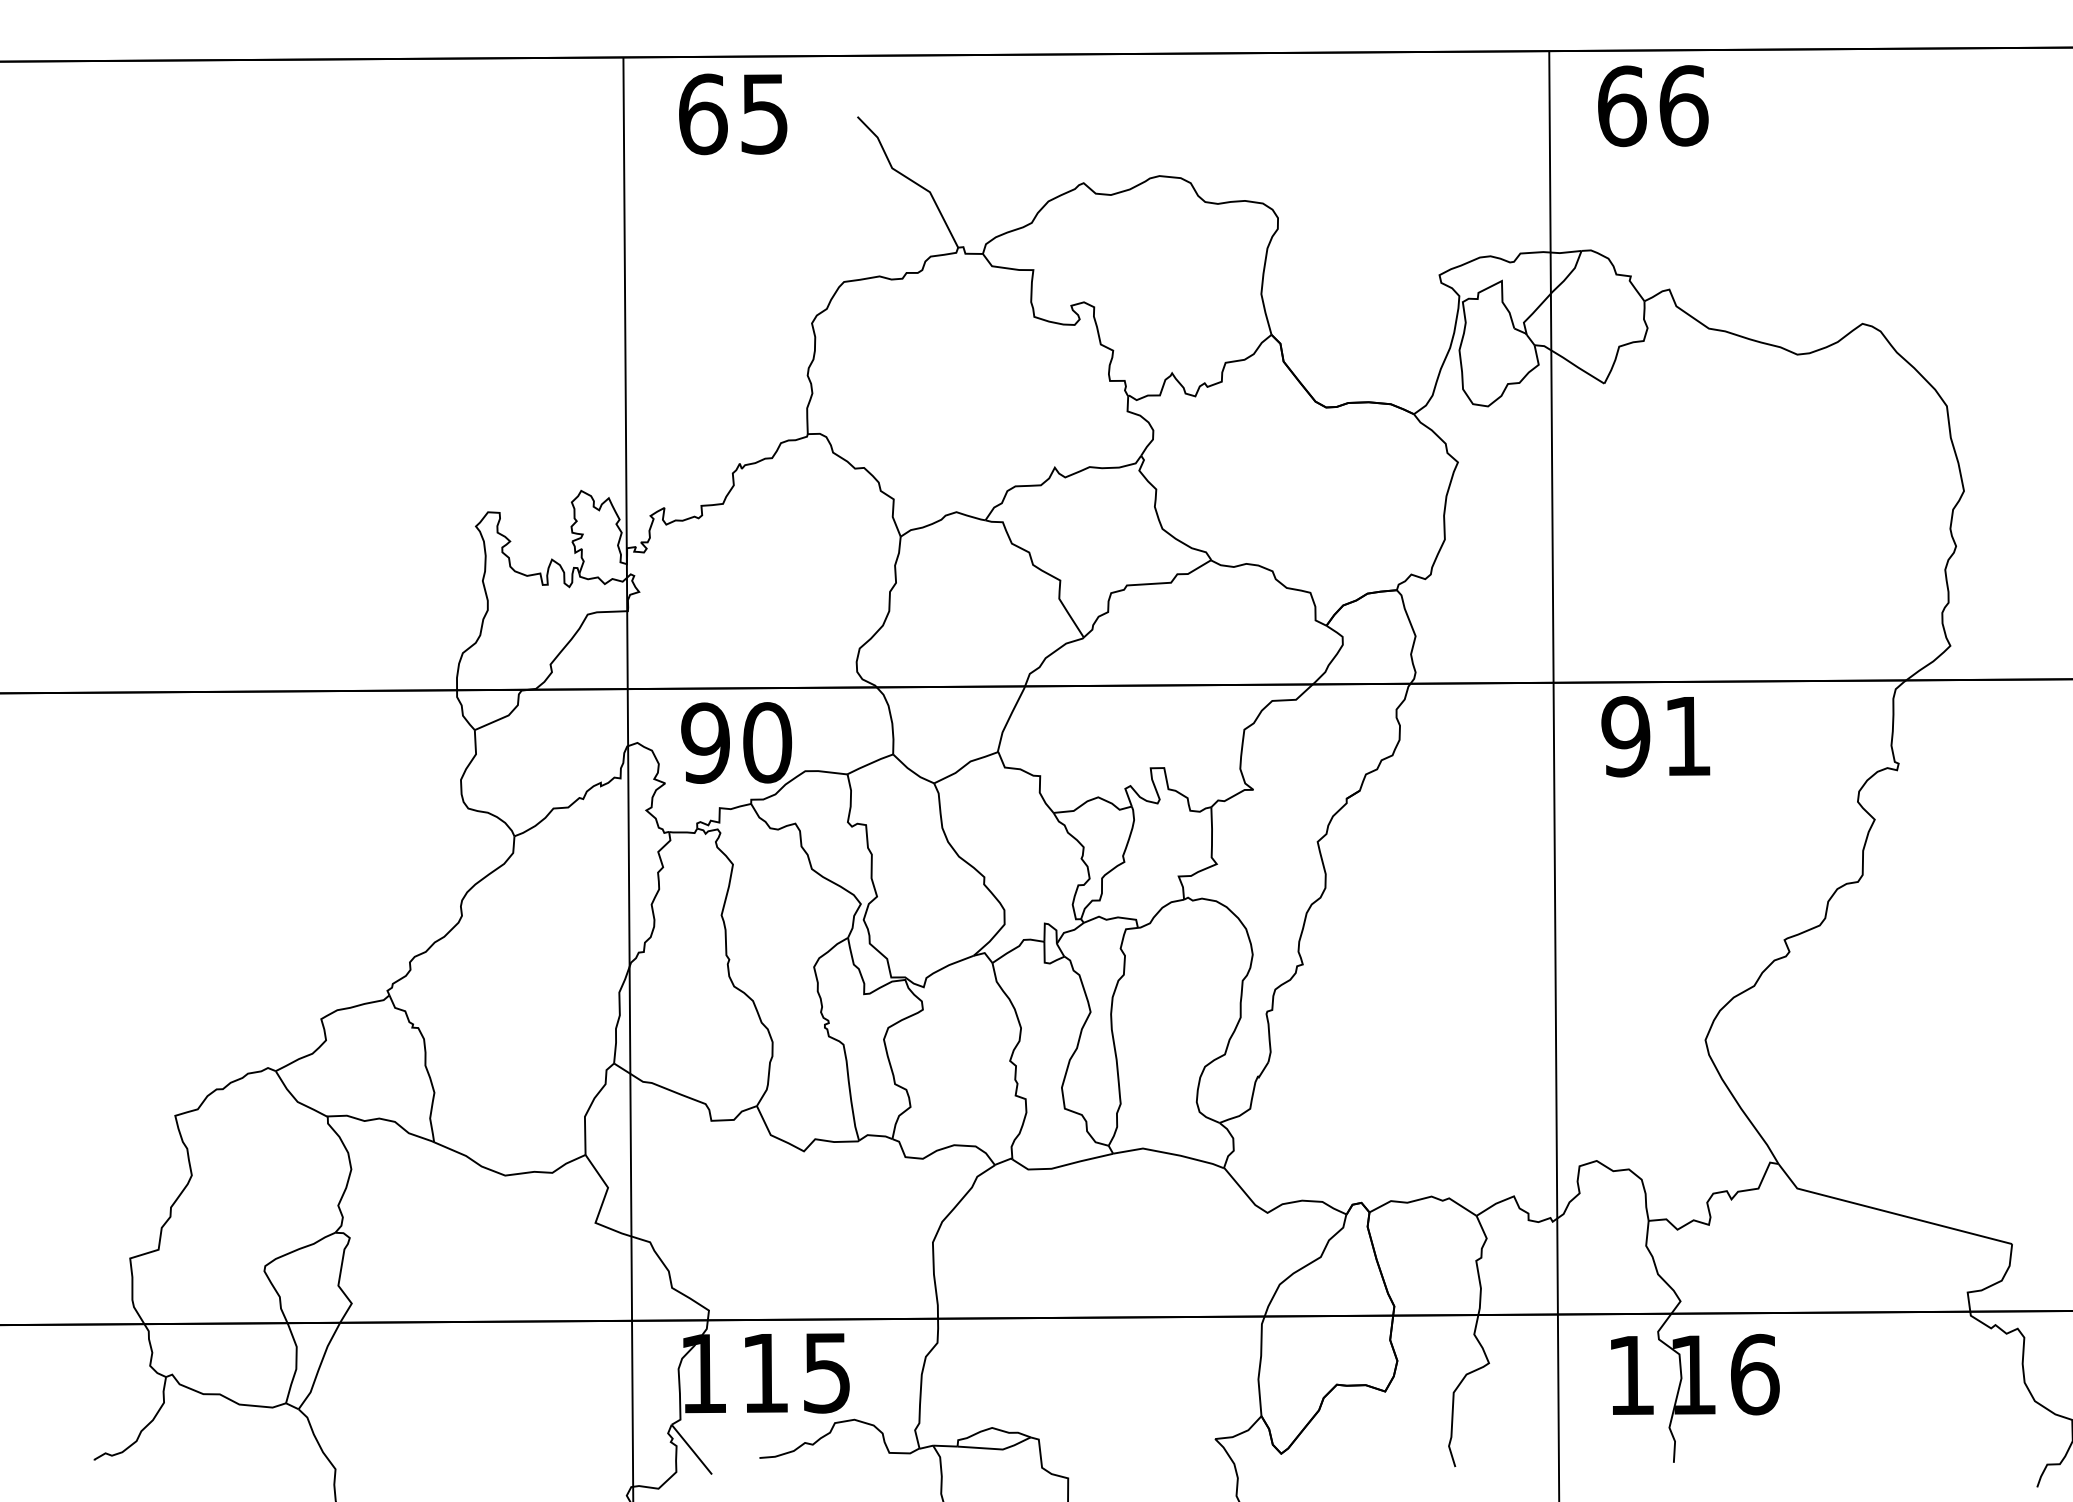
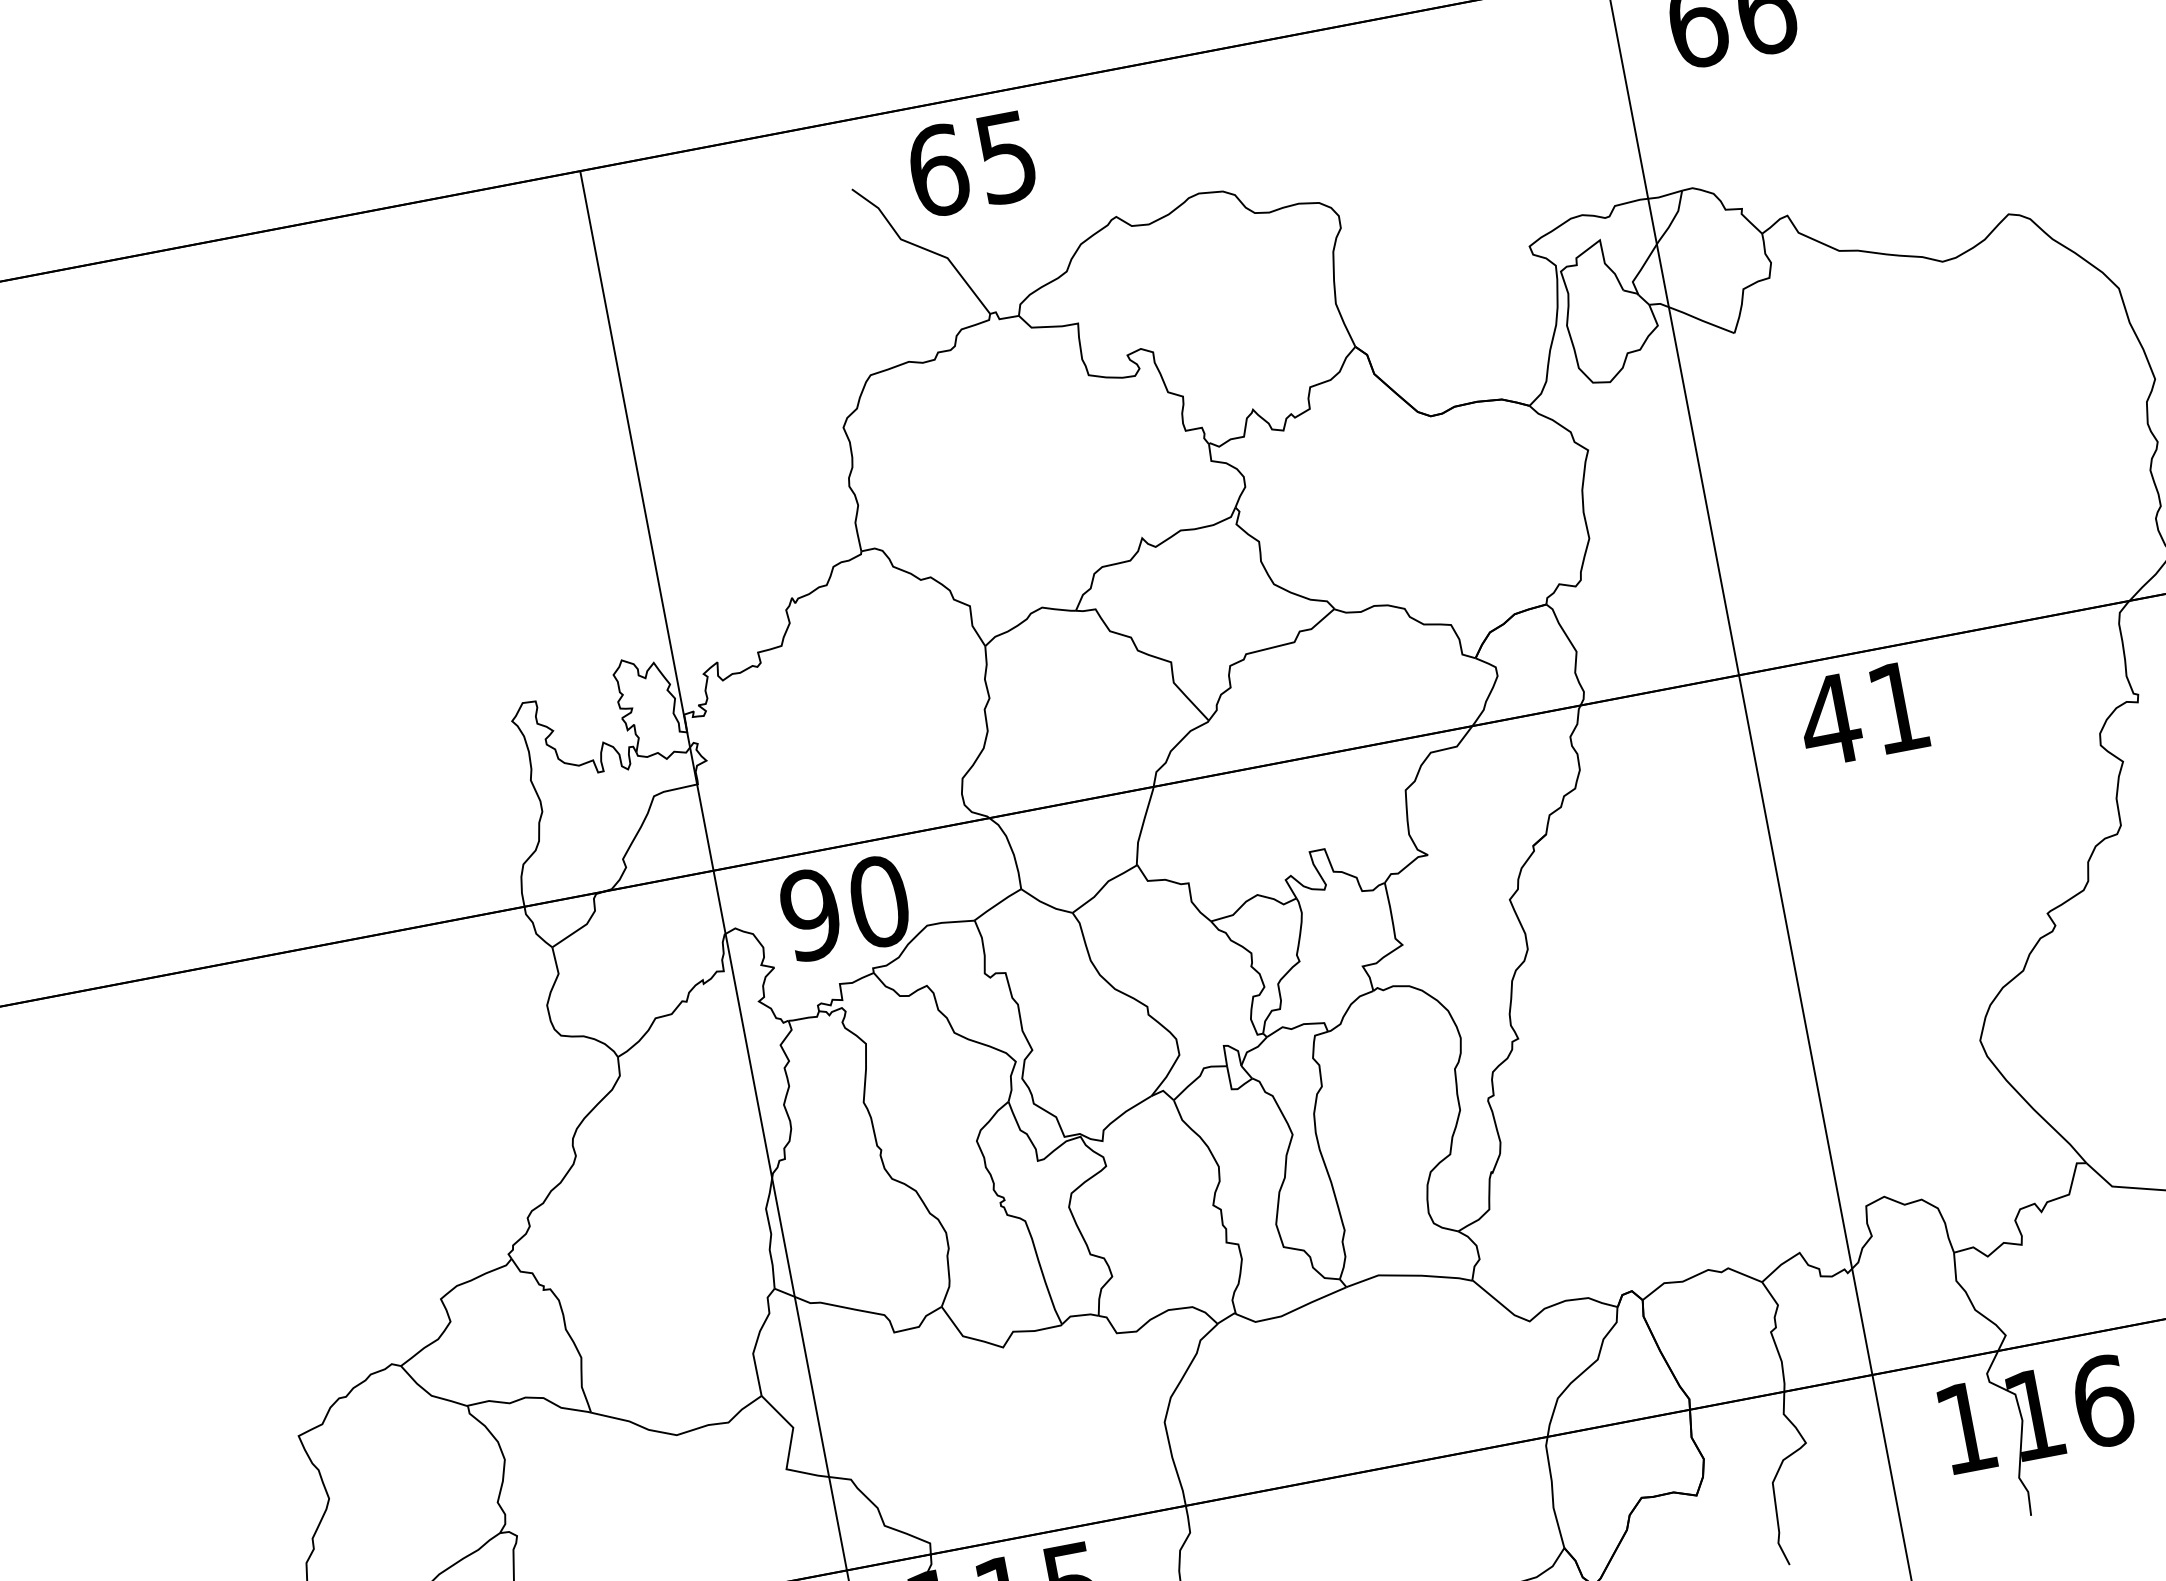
text: (733, 114) -> (972, 164), moved
text: (1625, 736) -> (1829, 720), 91 -> 41

